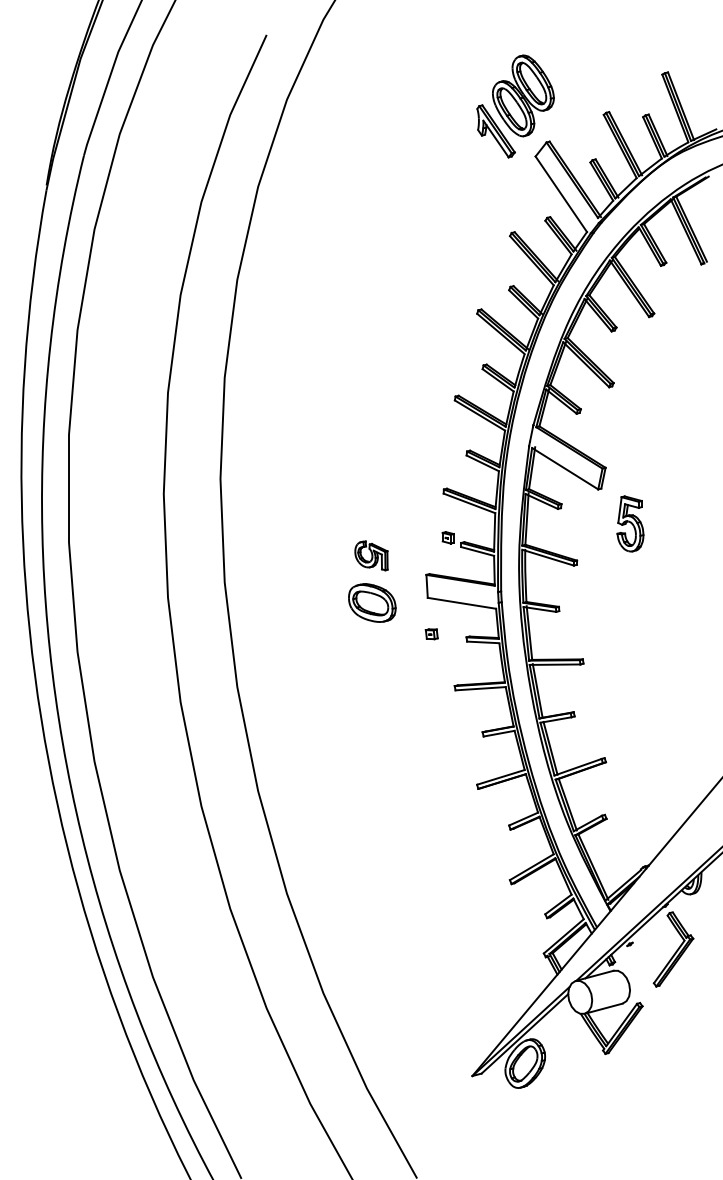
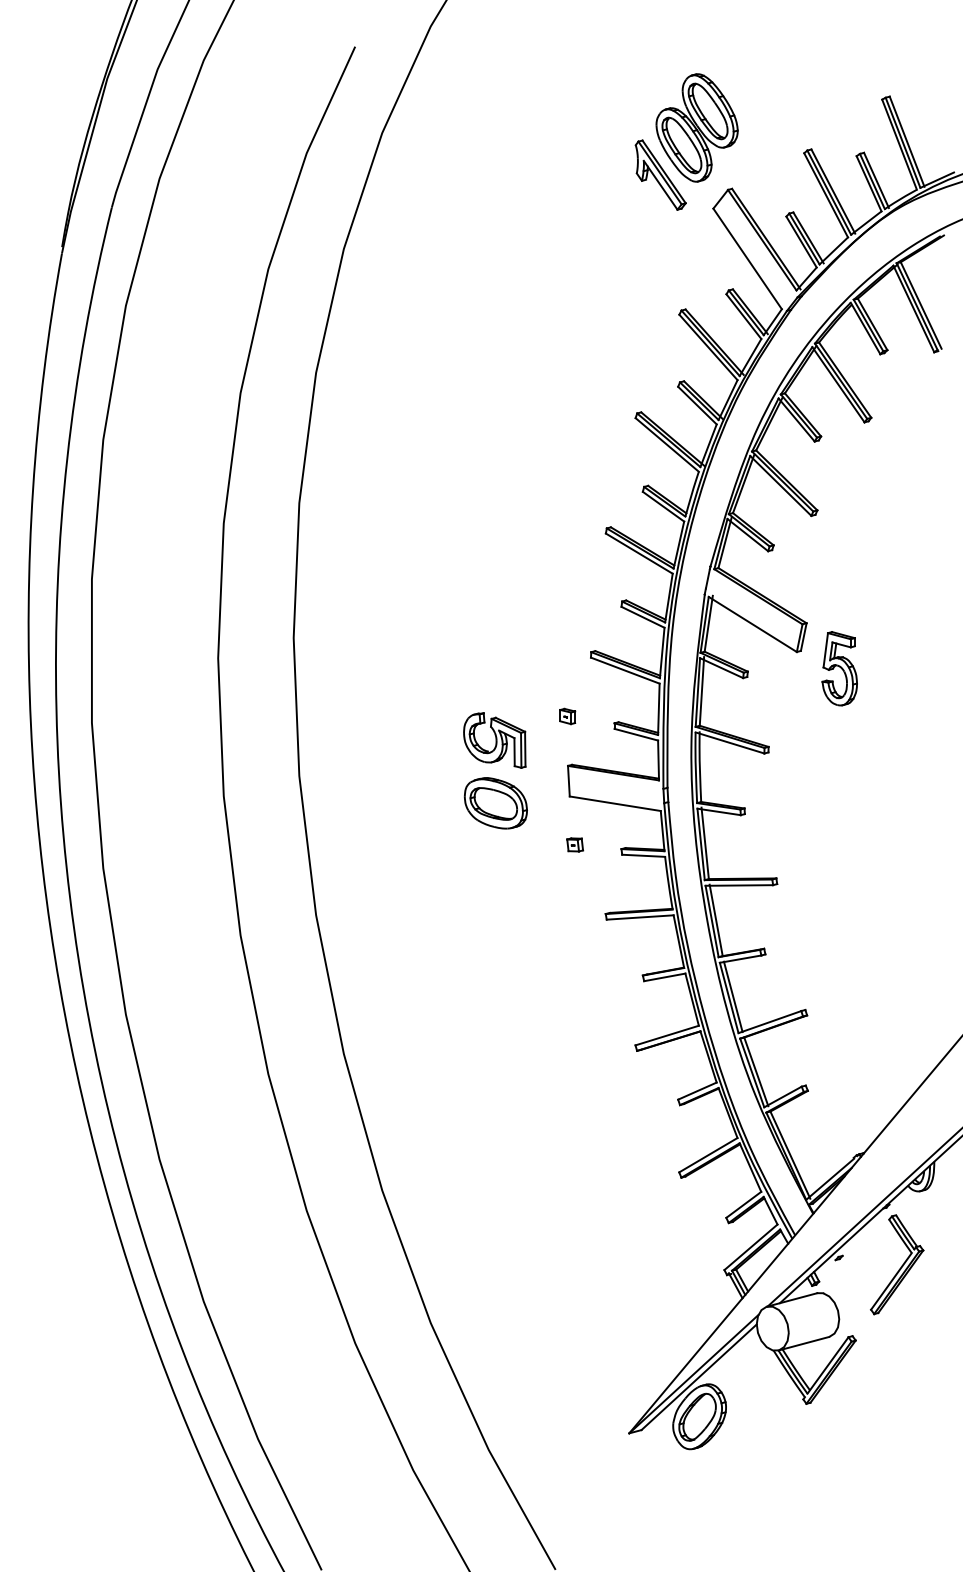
part: (630, 523) -> (839, 668), moved
part: (447, 537) -> (566, 716), moved
part: (371, 555) -> (494, 740), size x1.43

